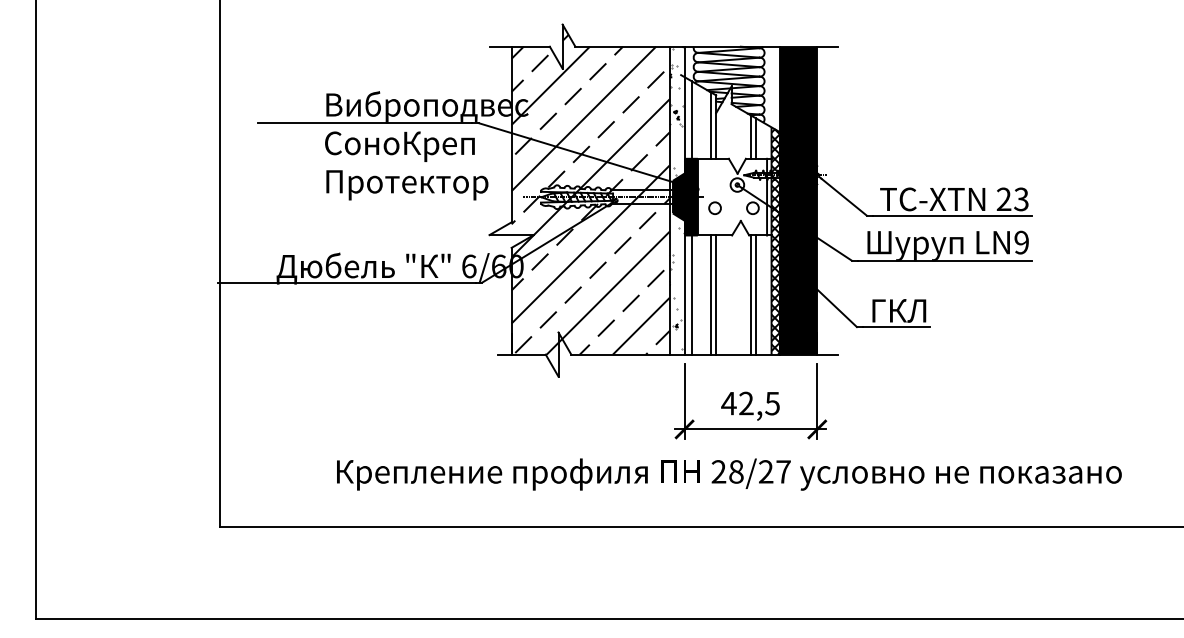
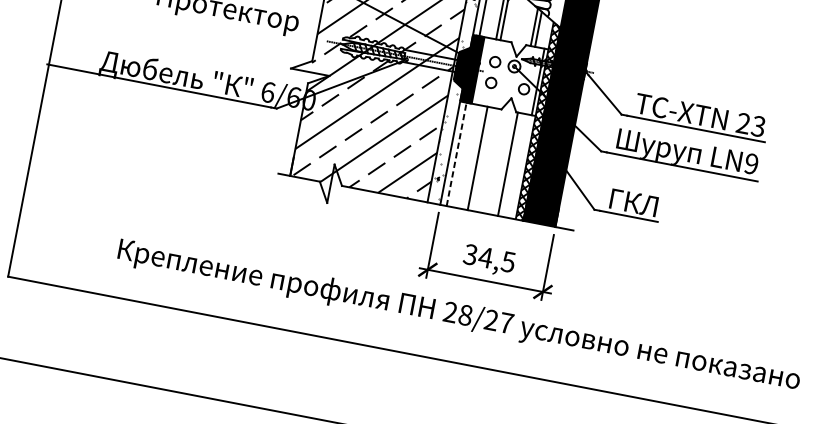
circle: (714, 183) -> (494, 61), added
line: (711, 294) -> (473, 157), removed
line: (756, 294) -> (512, 164), removed
line: (691, 295) -> (456, 154), solid -> dashed
text: (737, 403) -> (478, 256), 42,5 -> 34,5

